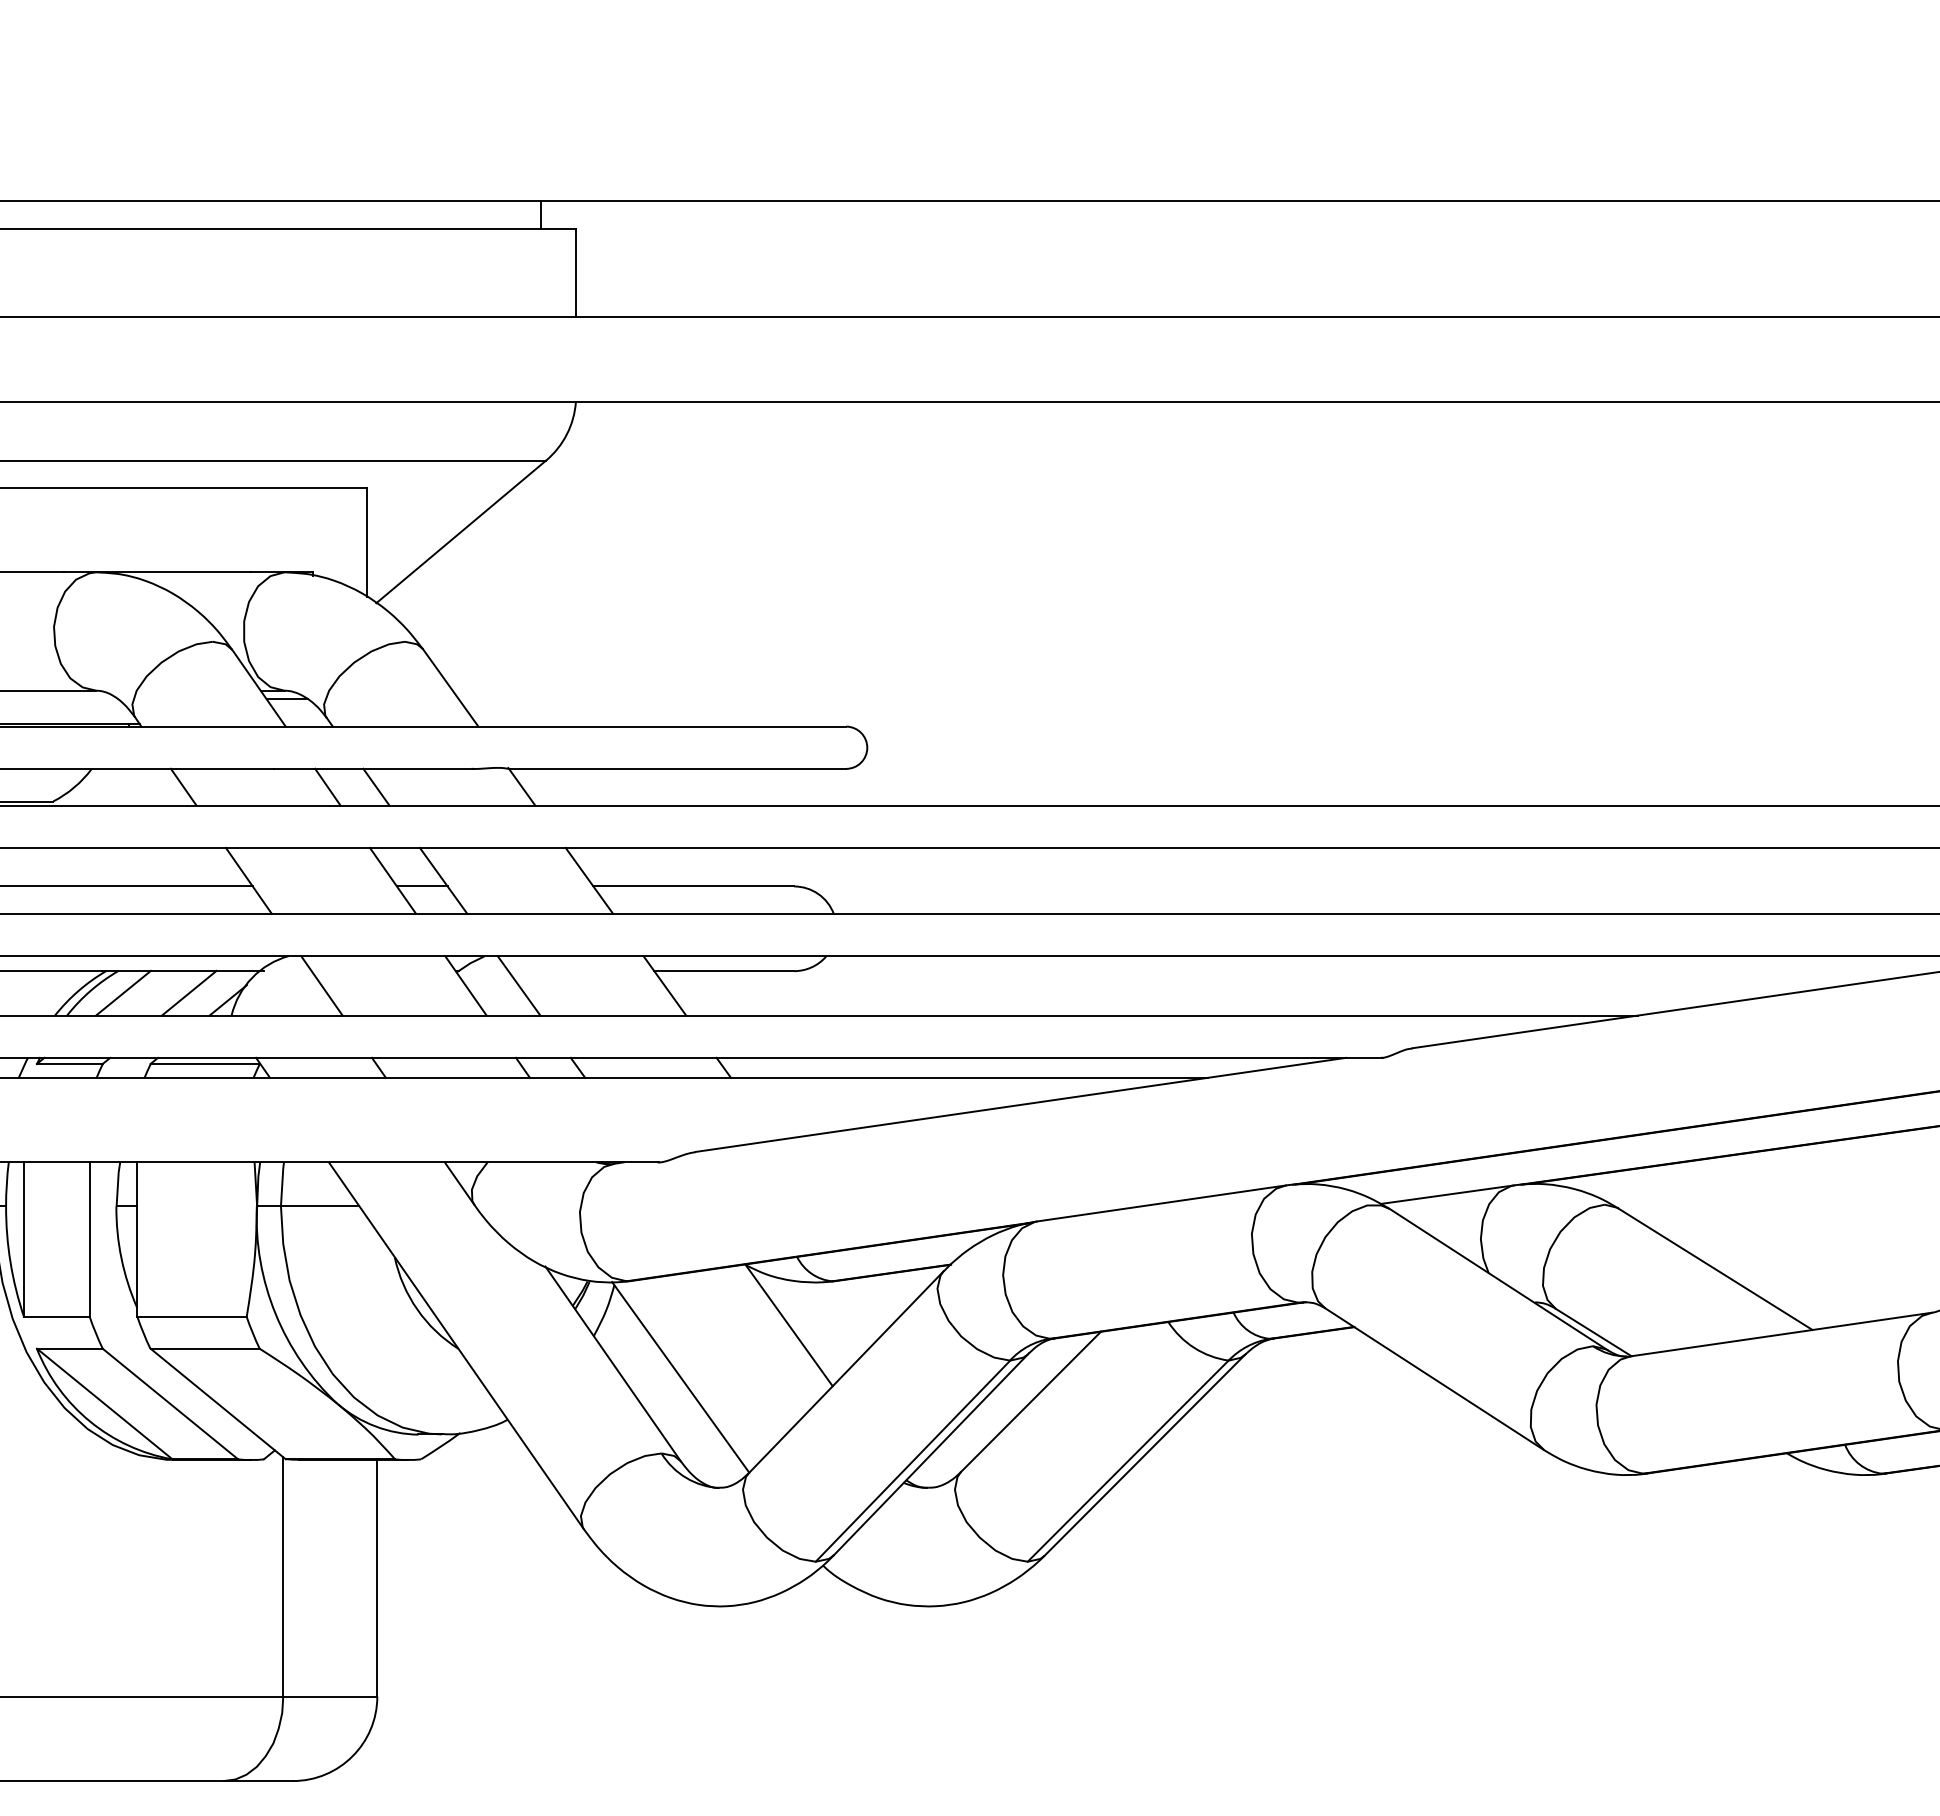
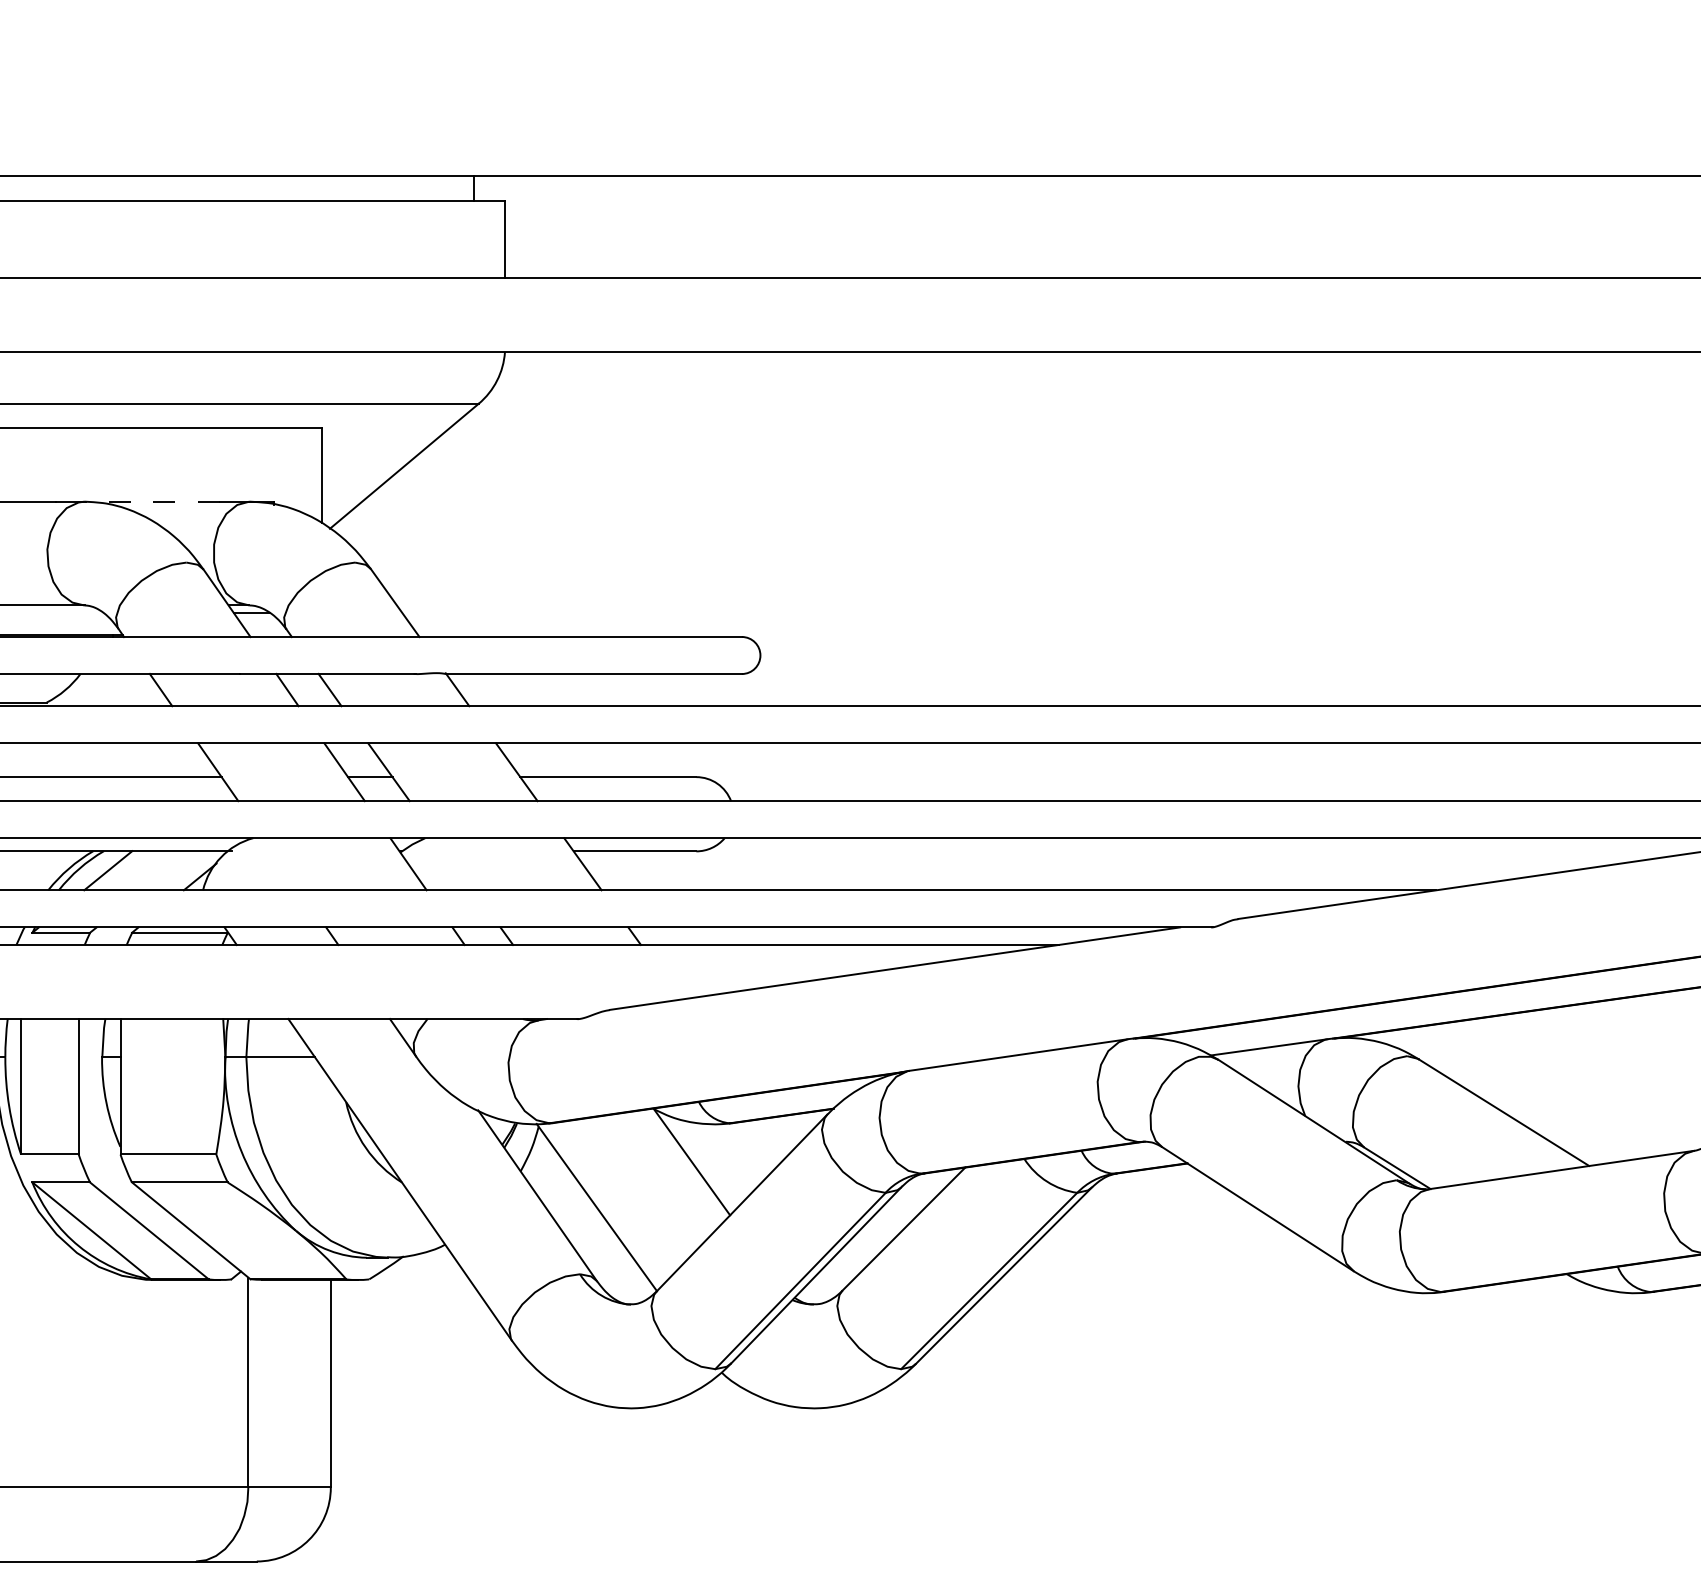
line: (173, 572) -> (152, 501), solid -> dashed
line: (321, 985) -> (281, 863), removed
line: (518, 985) -> (454, 863), removed
line: (189, 992) -> (166, 870), removed

